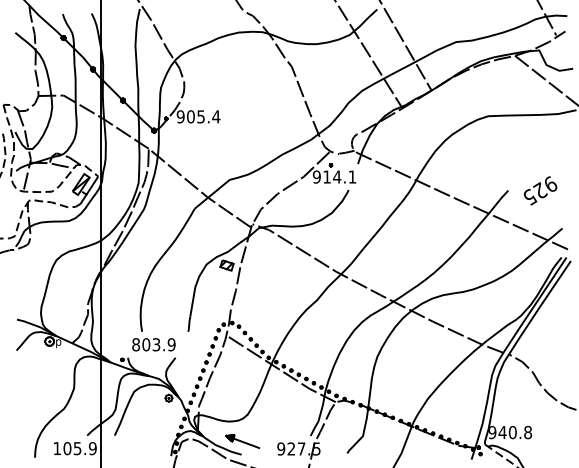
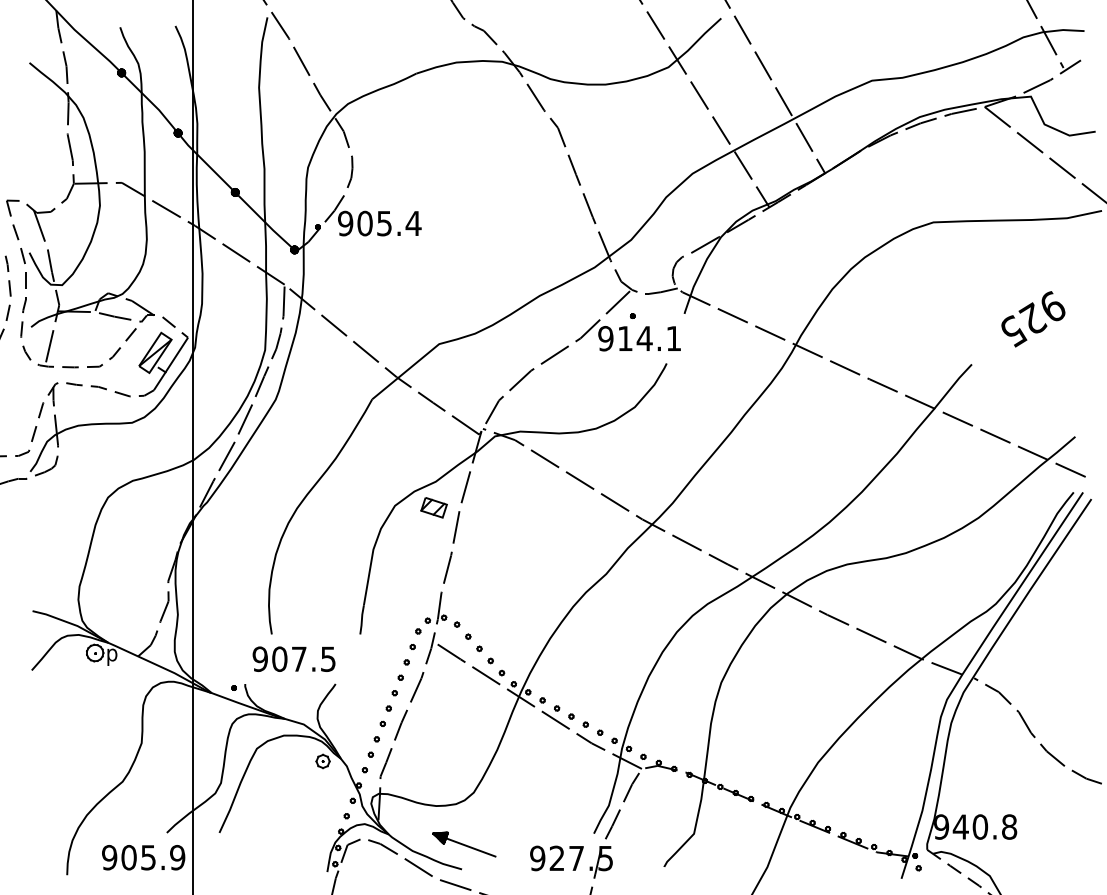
text: (540, 190) -> (1033, 318), moved
text: (153, 344) -> (293, 658), 803.9 -> 907.5
text: (57, 448) -> (110, 857), 105.9 -> 905.9

